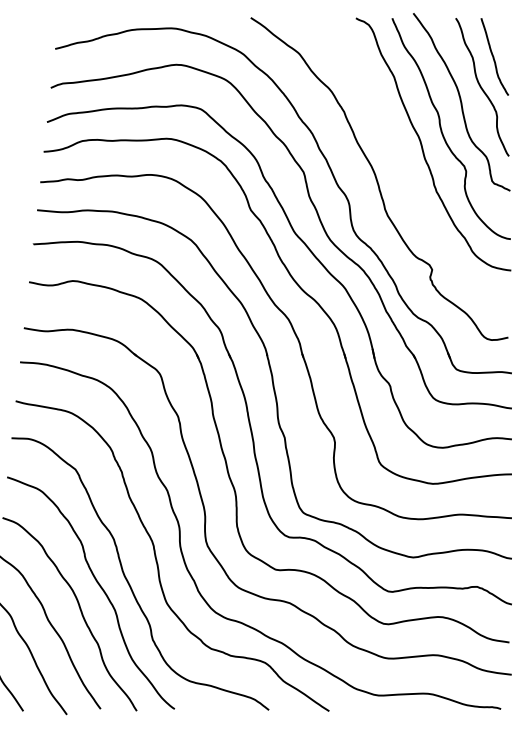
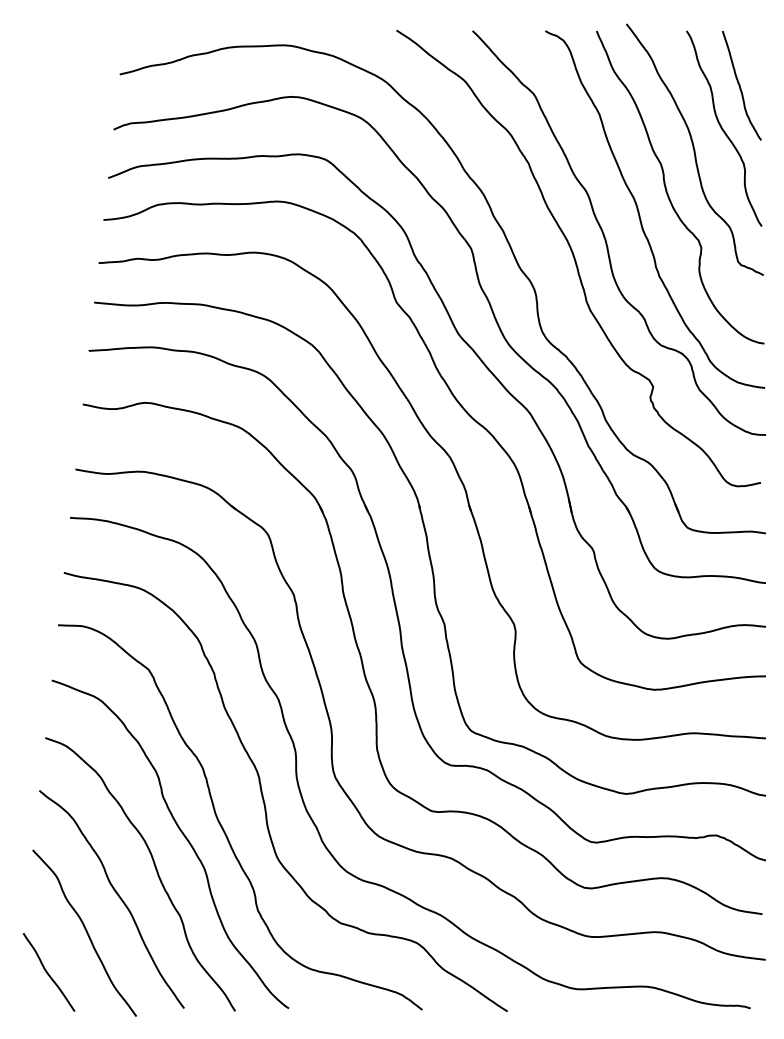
curve: (398, 163) -> (605, 236), added

